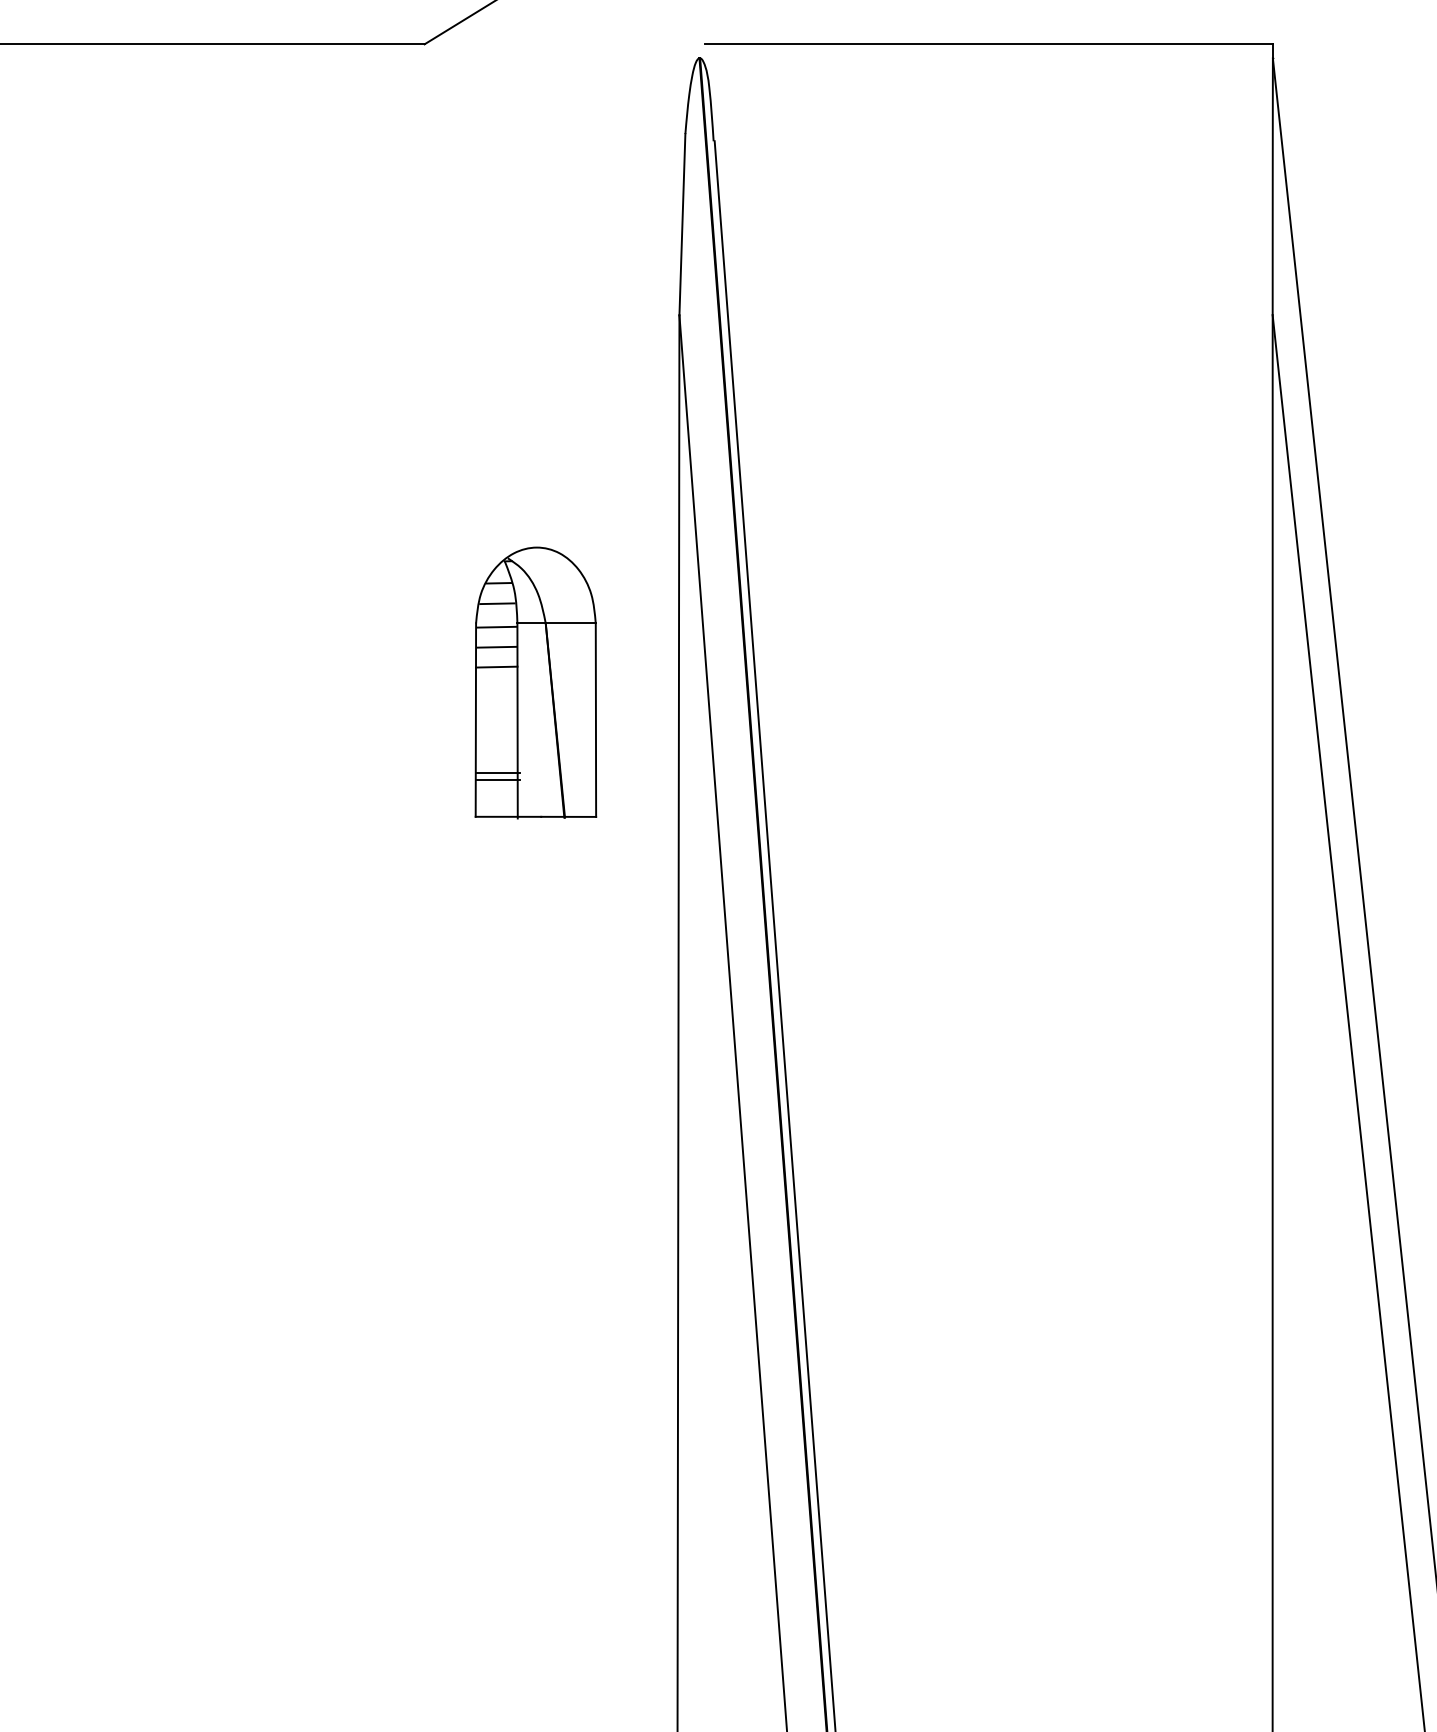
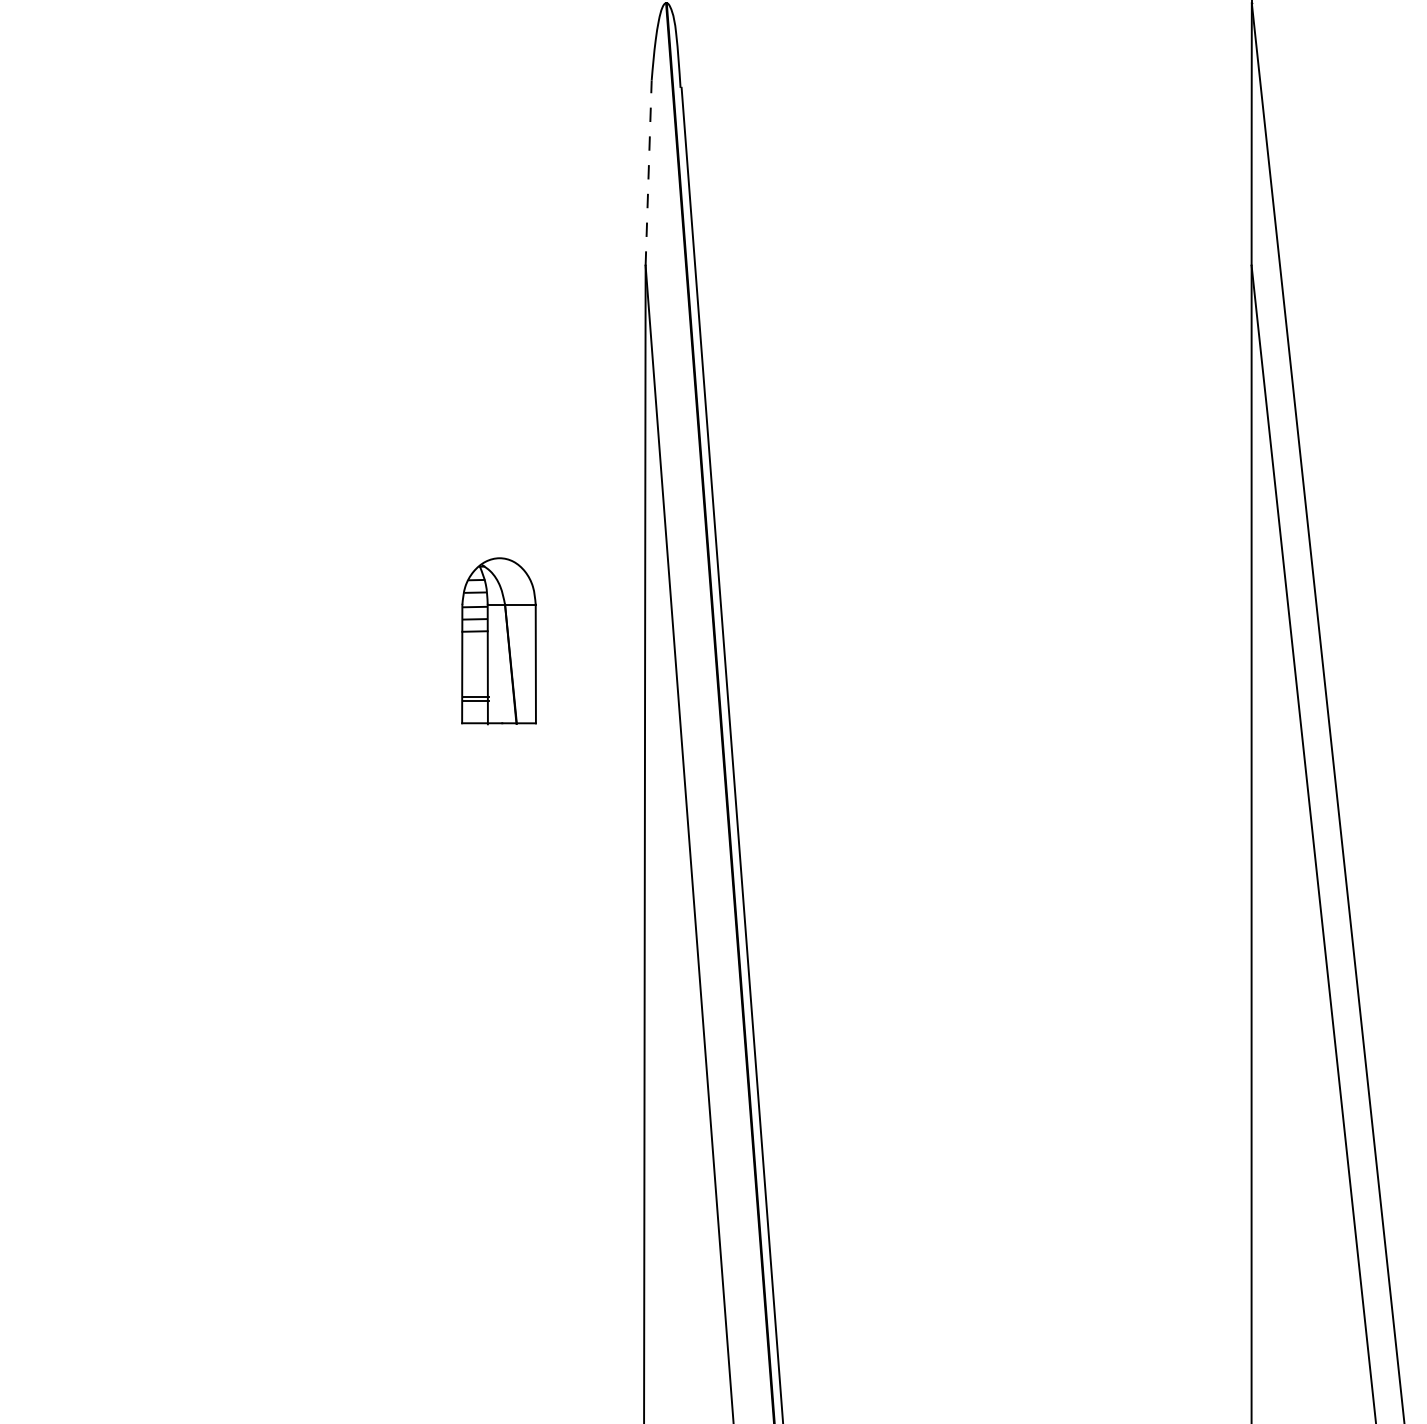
line: (682, 224) -> (648, 172), solid -> dashed
part: (535, 682) -> (498, 640), size x0.6

